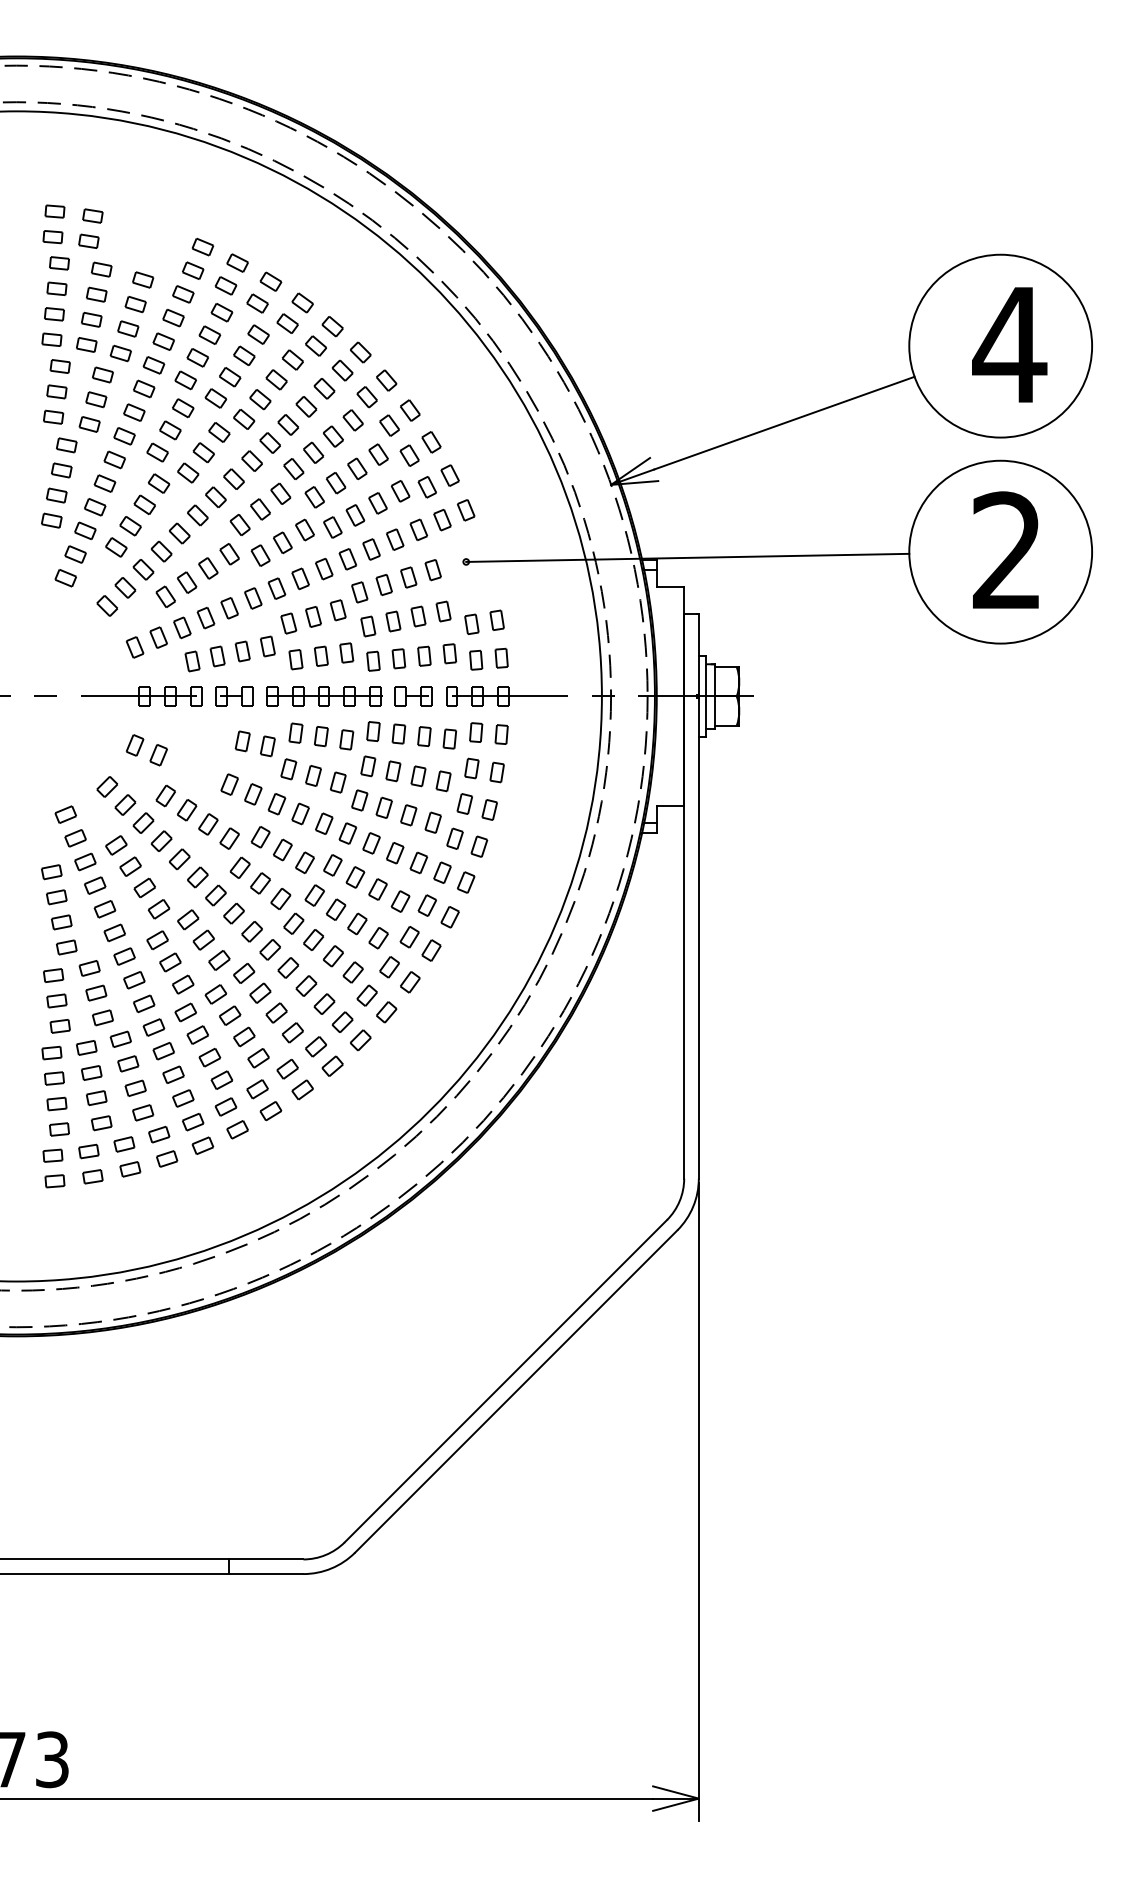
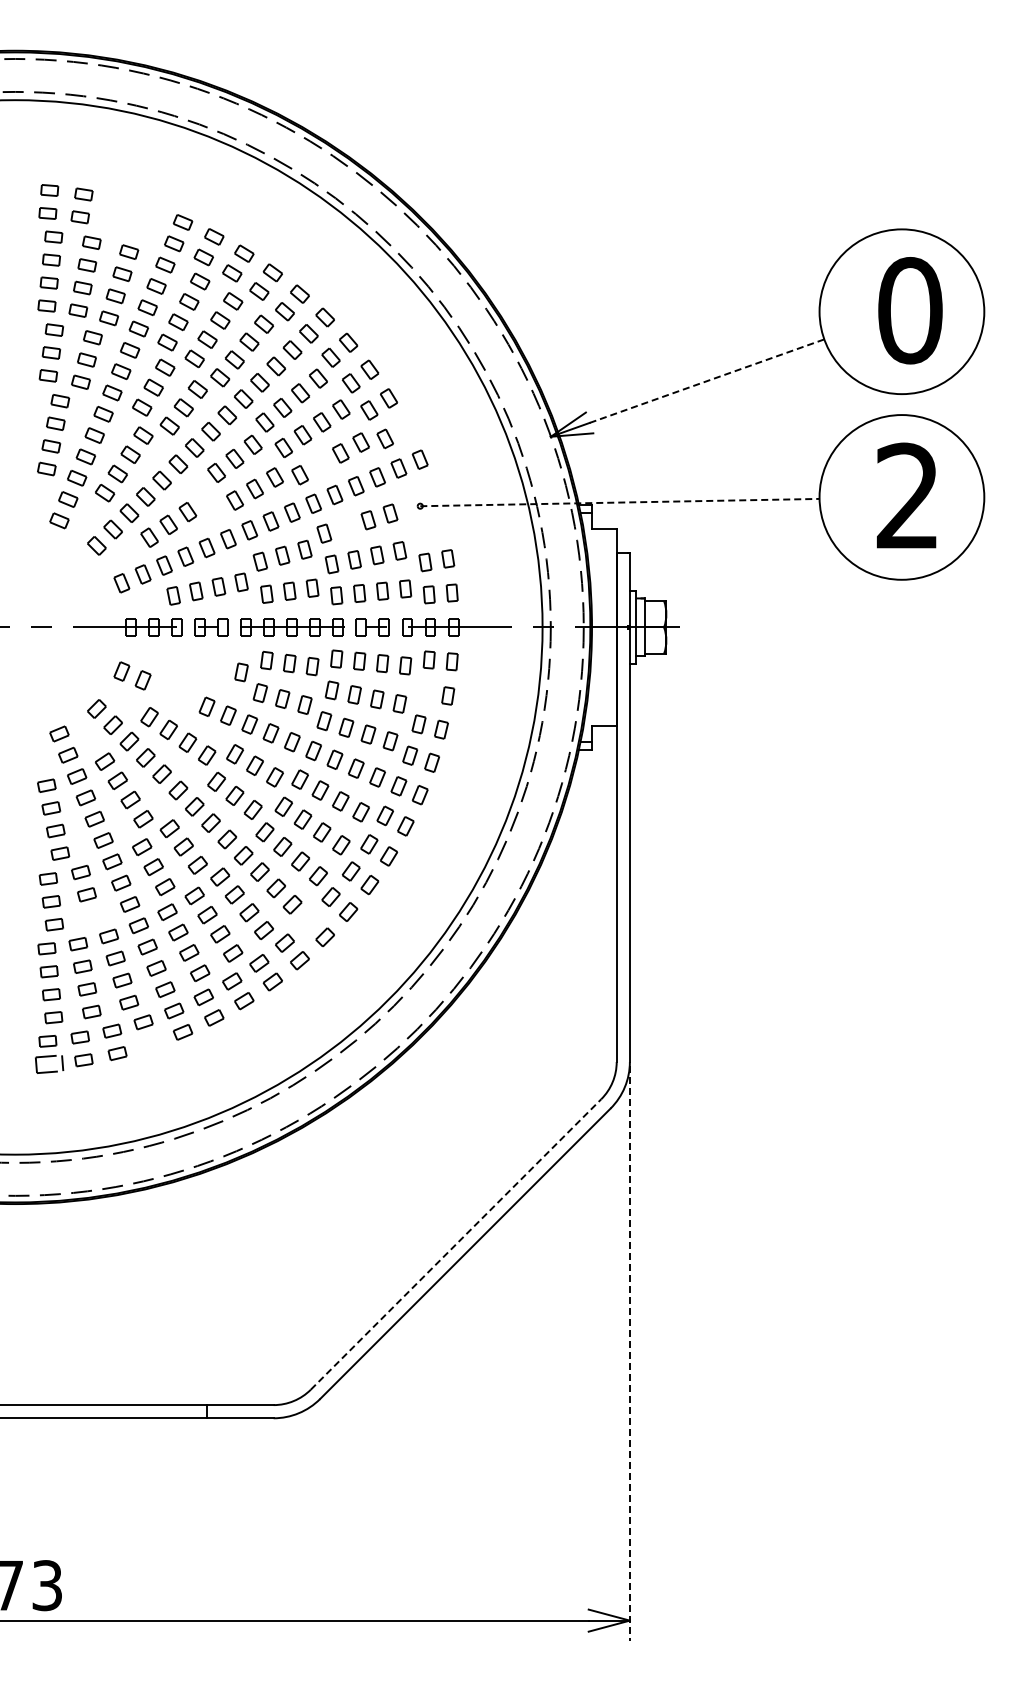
text: (1010, 344) -> (910, 310), 4 -> 0
line: (783, 423) -> (706, 381), solid -> dashed
part: (449, 475) -> (405, 428), removed
part: (355, 515) -> (320, 464), removed
part: (228, 554) -> (206, 499), removed
line: (687, 557) -> (619, 502), solid -> dashed
part: (384, 584) -> (346, 526), removed
part: (242, 740) -> (218, 667), removed
part: (472, 768) -> (425, 692), removed
part: (102, 1017) -> (92, 916), removed
part: (342, 1021) -> (308, 920), removed
part: (166, 1159) -> (150, 1044), removed
part: (54, 1181) -> (49, 1064), size x1.6
line: (506, 1381) -> (456, 1244), solid -> dashed
line: (698, 1502) -> (629, 1353), solid -> dashed

